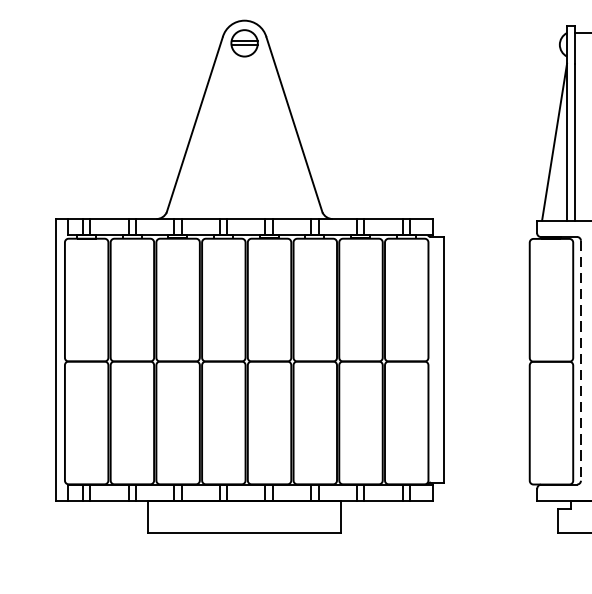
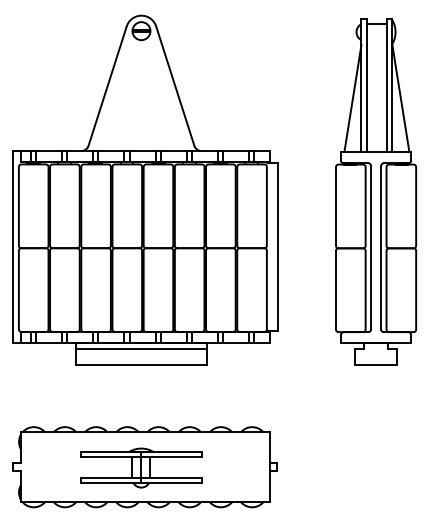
line: (580, 360) -> (370, 247), dashed -> solid
line: (244, 508) -> (141, 348), added

